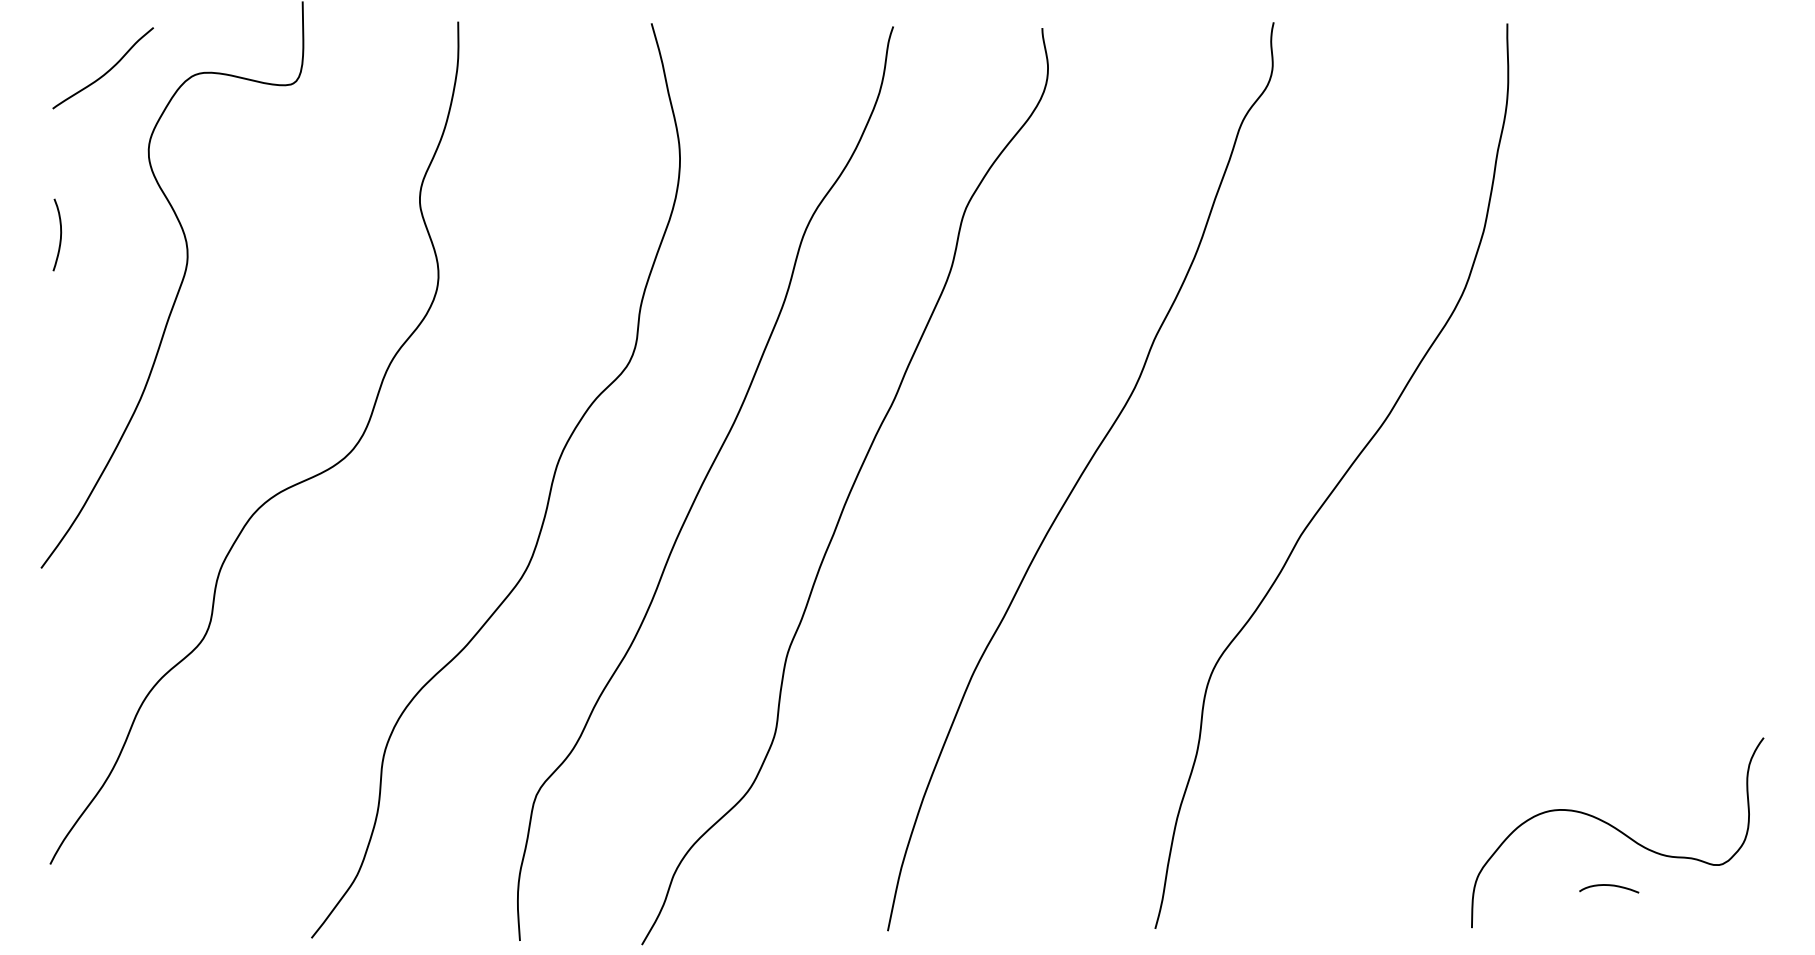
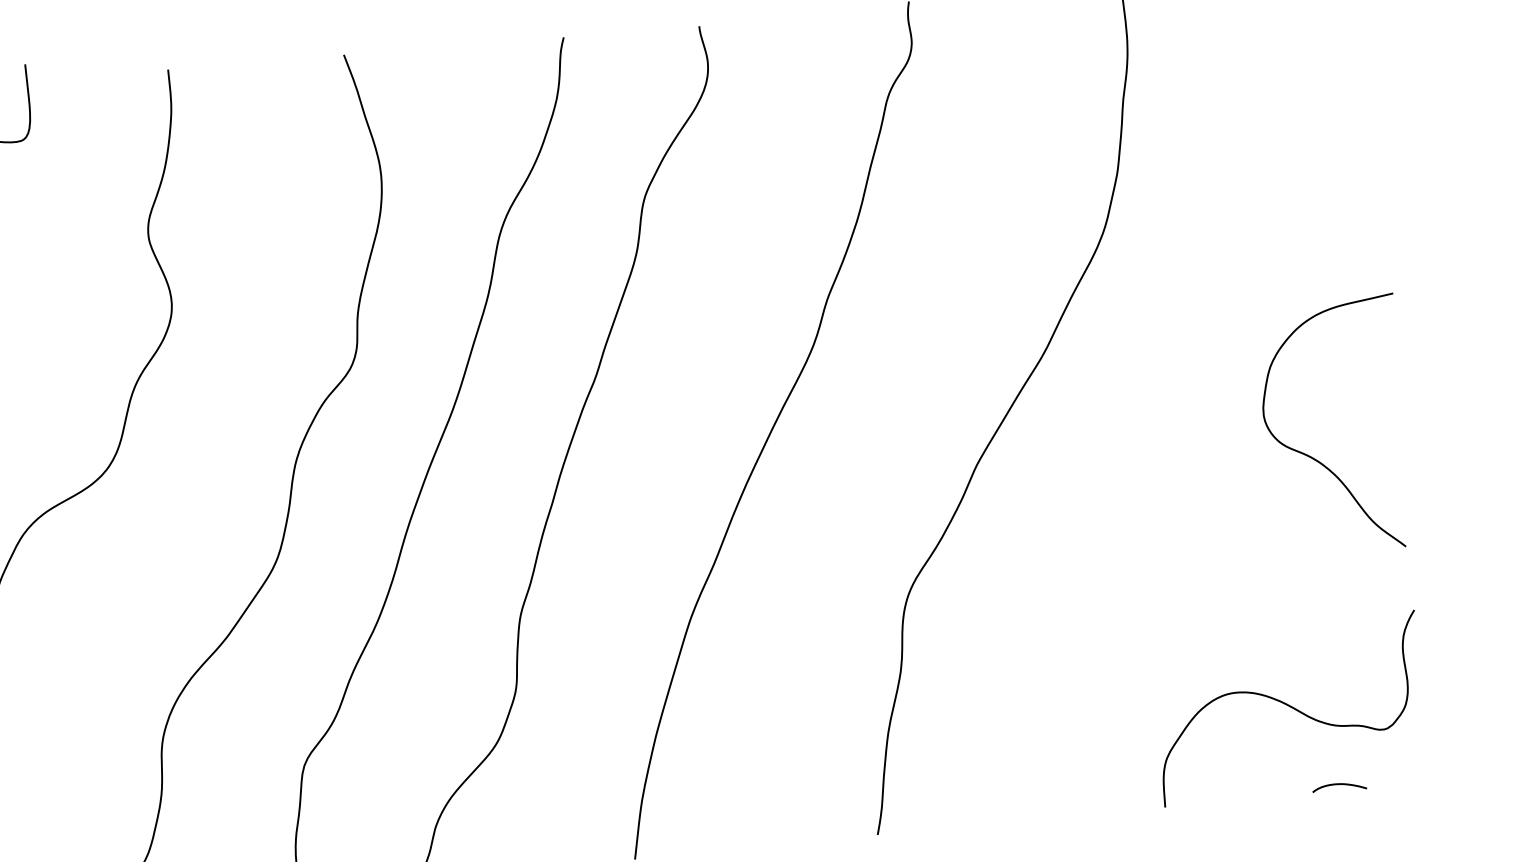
curve: (1668, 560) -> (1312, 457), added
curve: (1609, 886) -> (1339, 785), moved

